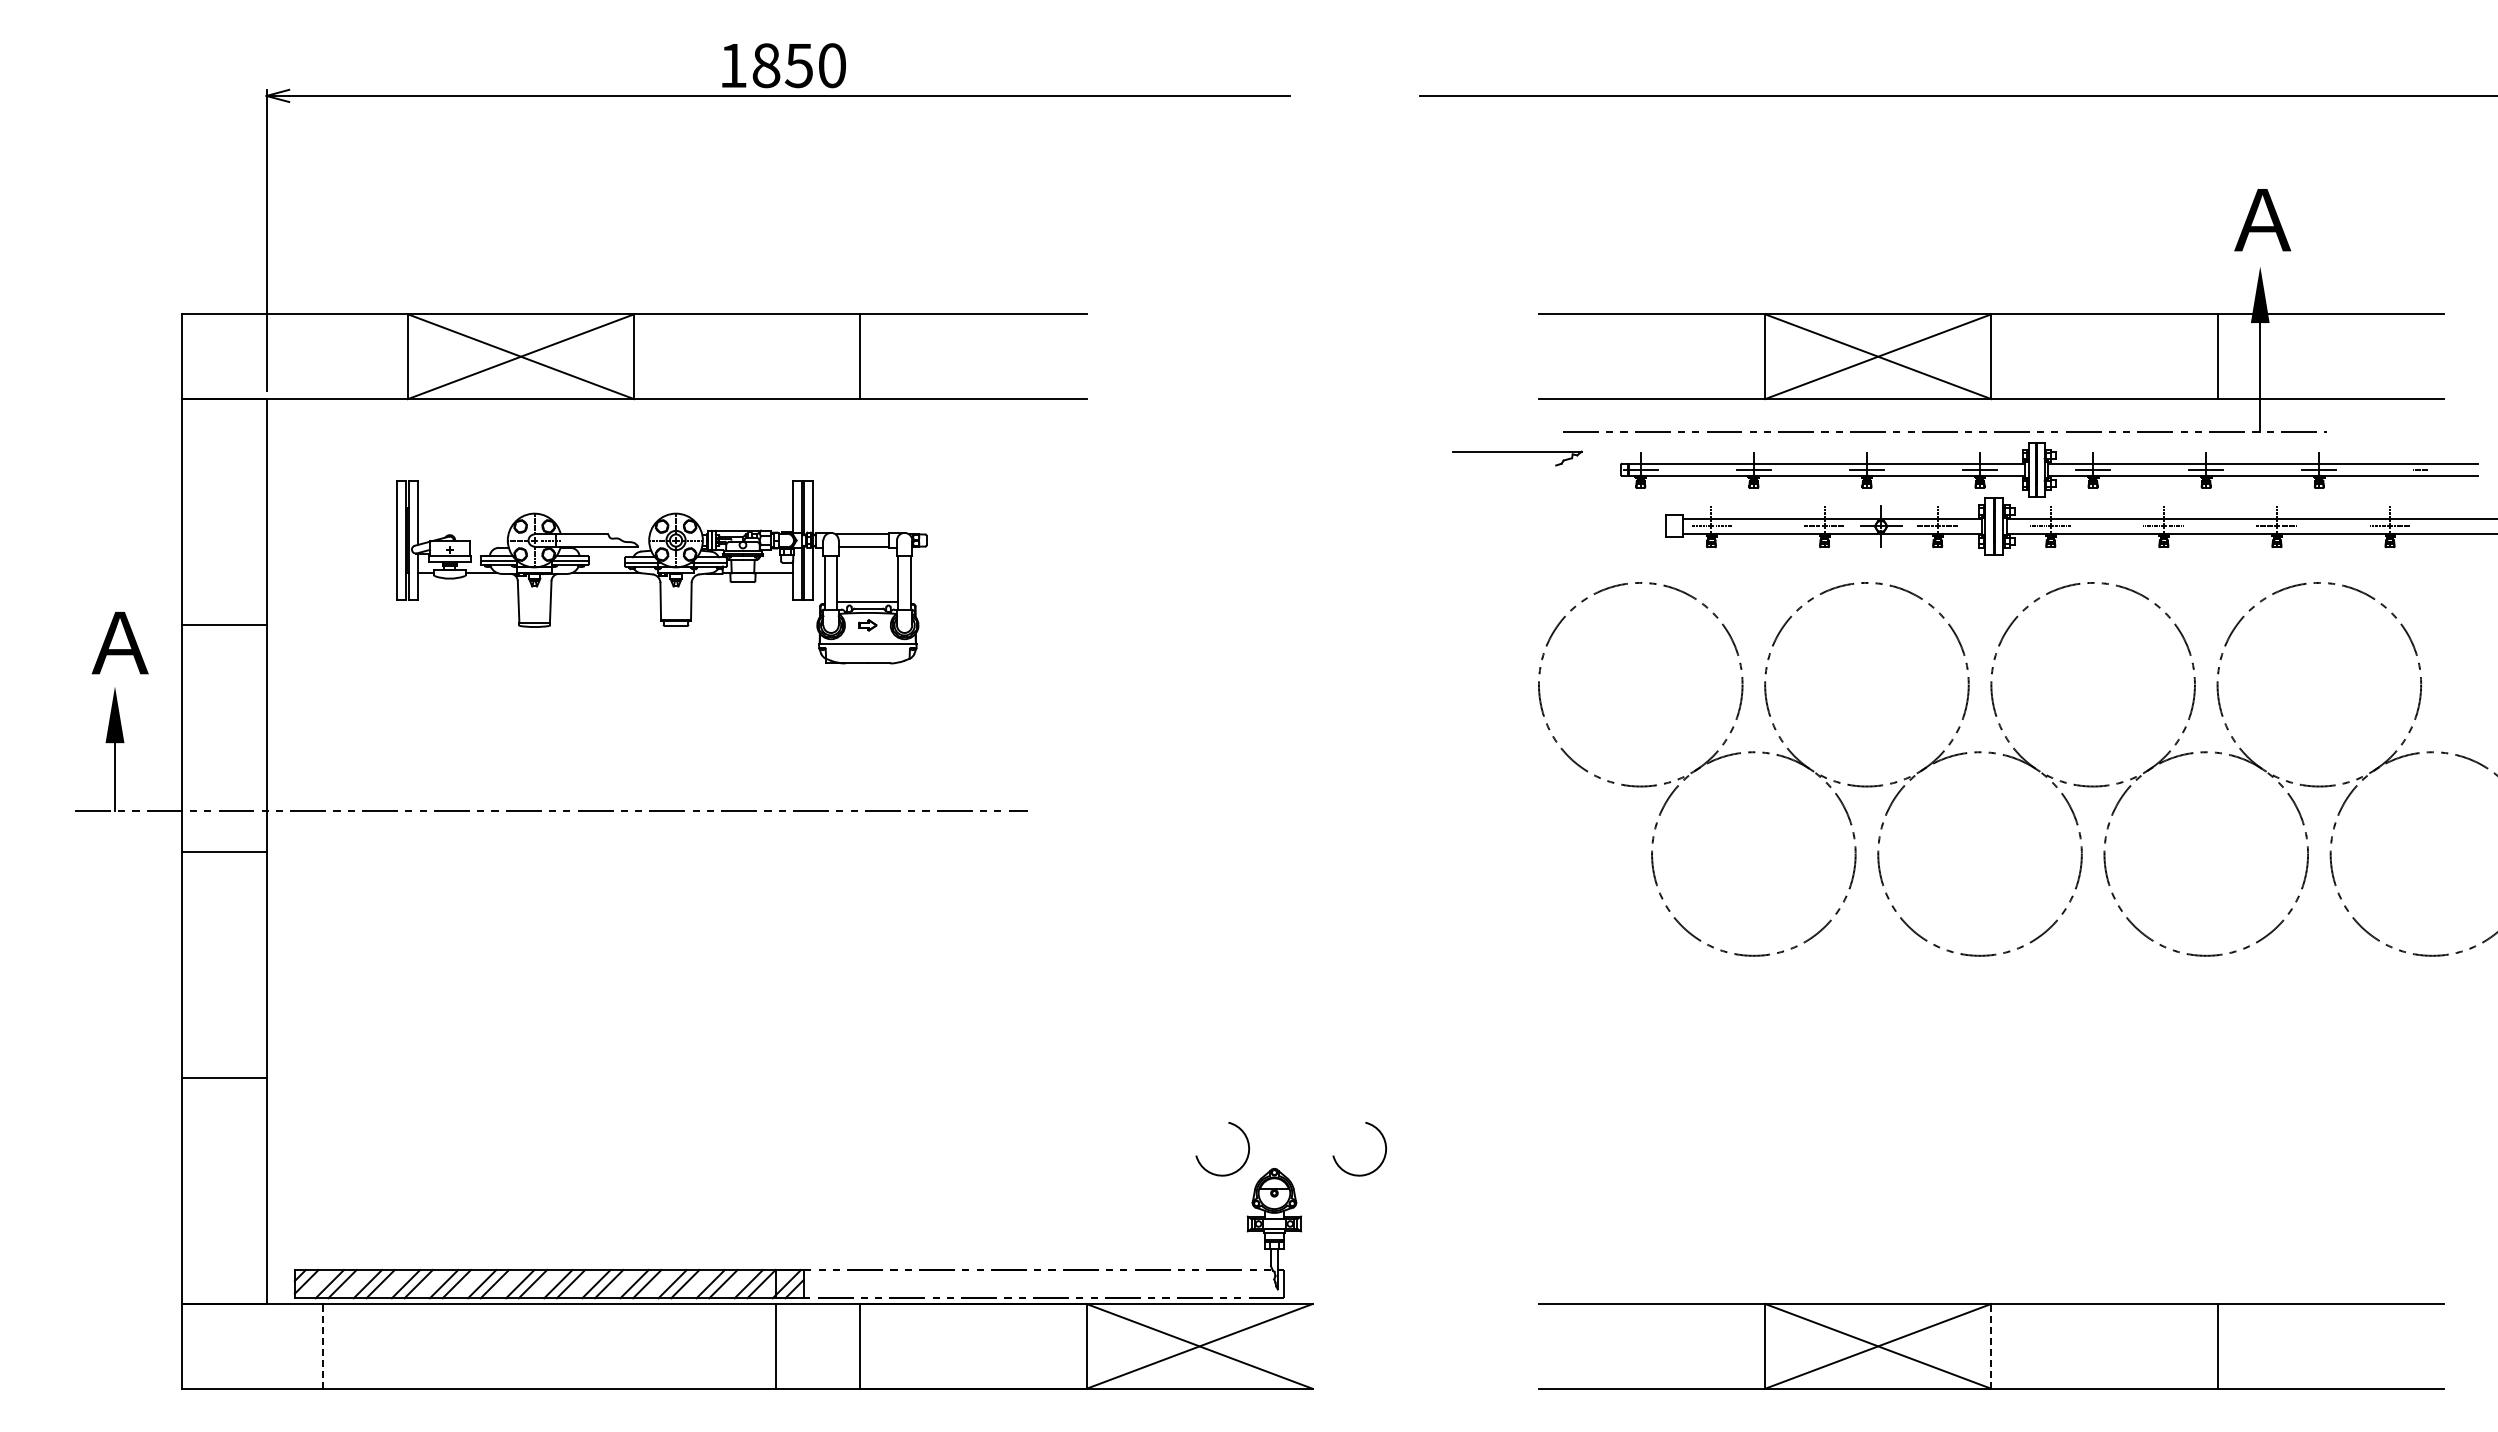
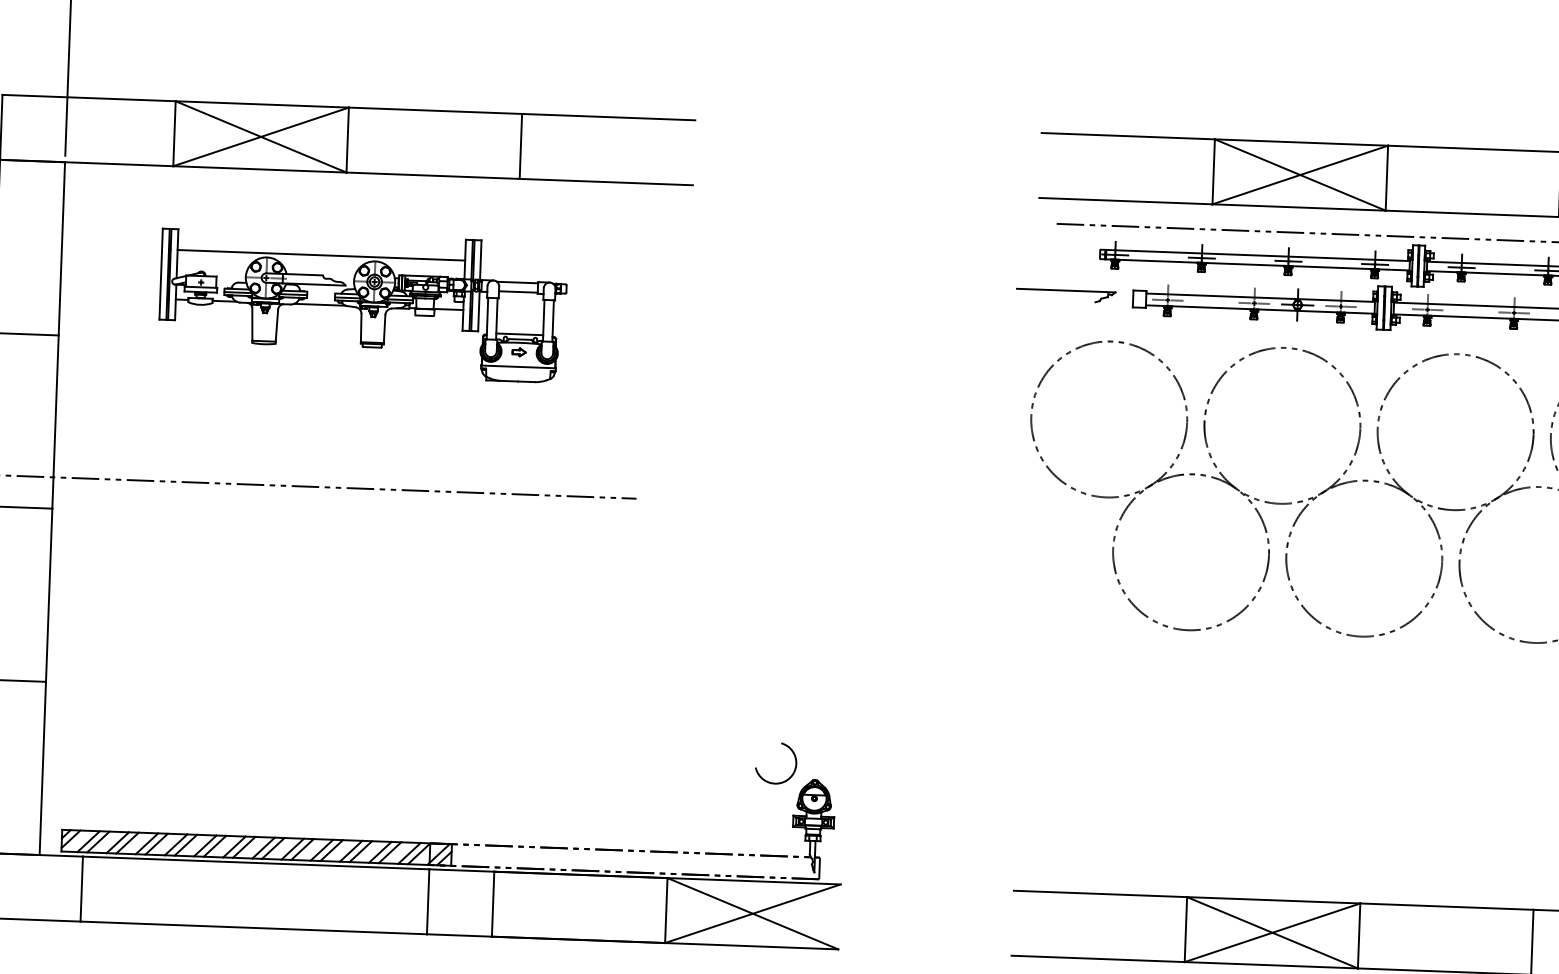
part: (1517, 458) -> (1066, 295), moved
line: (605, 508) -> (321, 255), added
arc: (1379, 1164) -> (895, 779), removed
line: (323, 1345) -> (82, 888), dashed -> solid
line: (1991, 1345) -> (1359, 935), dashed -> solid

